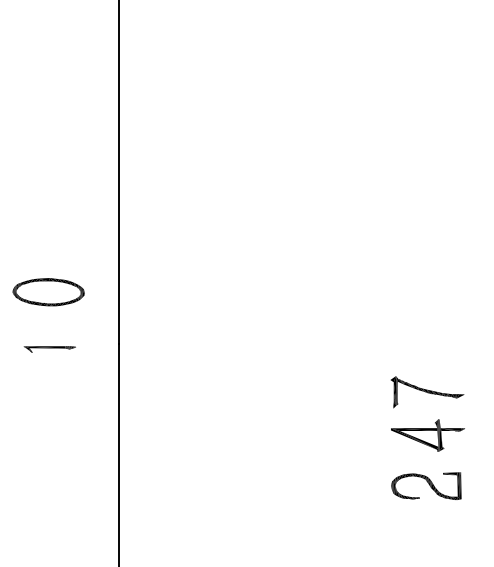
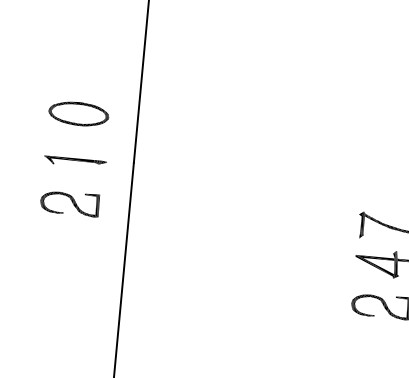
part: (49, 349) -> (75, 162), size x1.43
part: (47, 398) -> (69, 203), added

